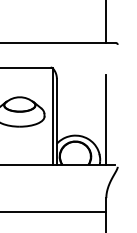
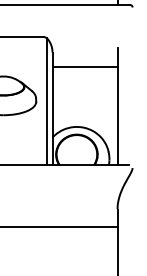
line: (81, 89) -> (84, 66), added

